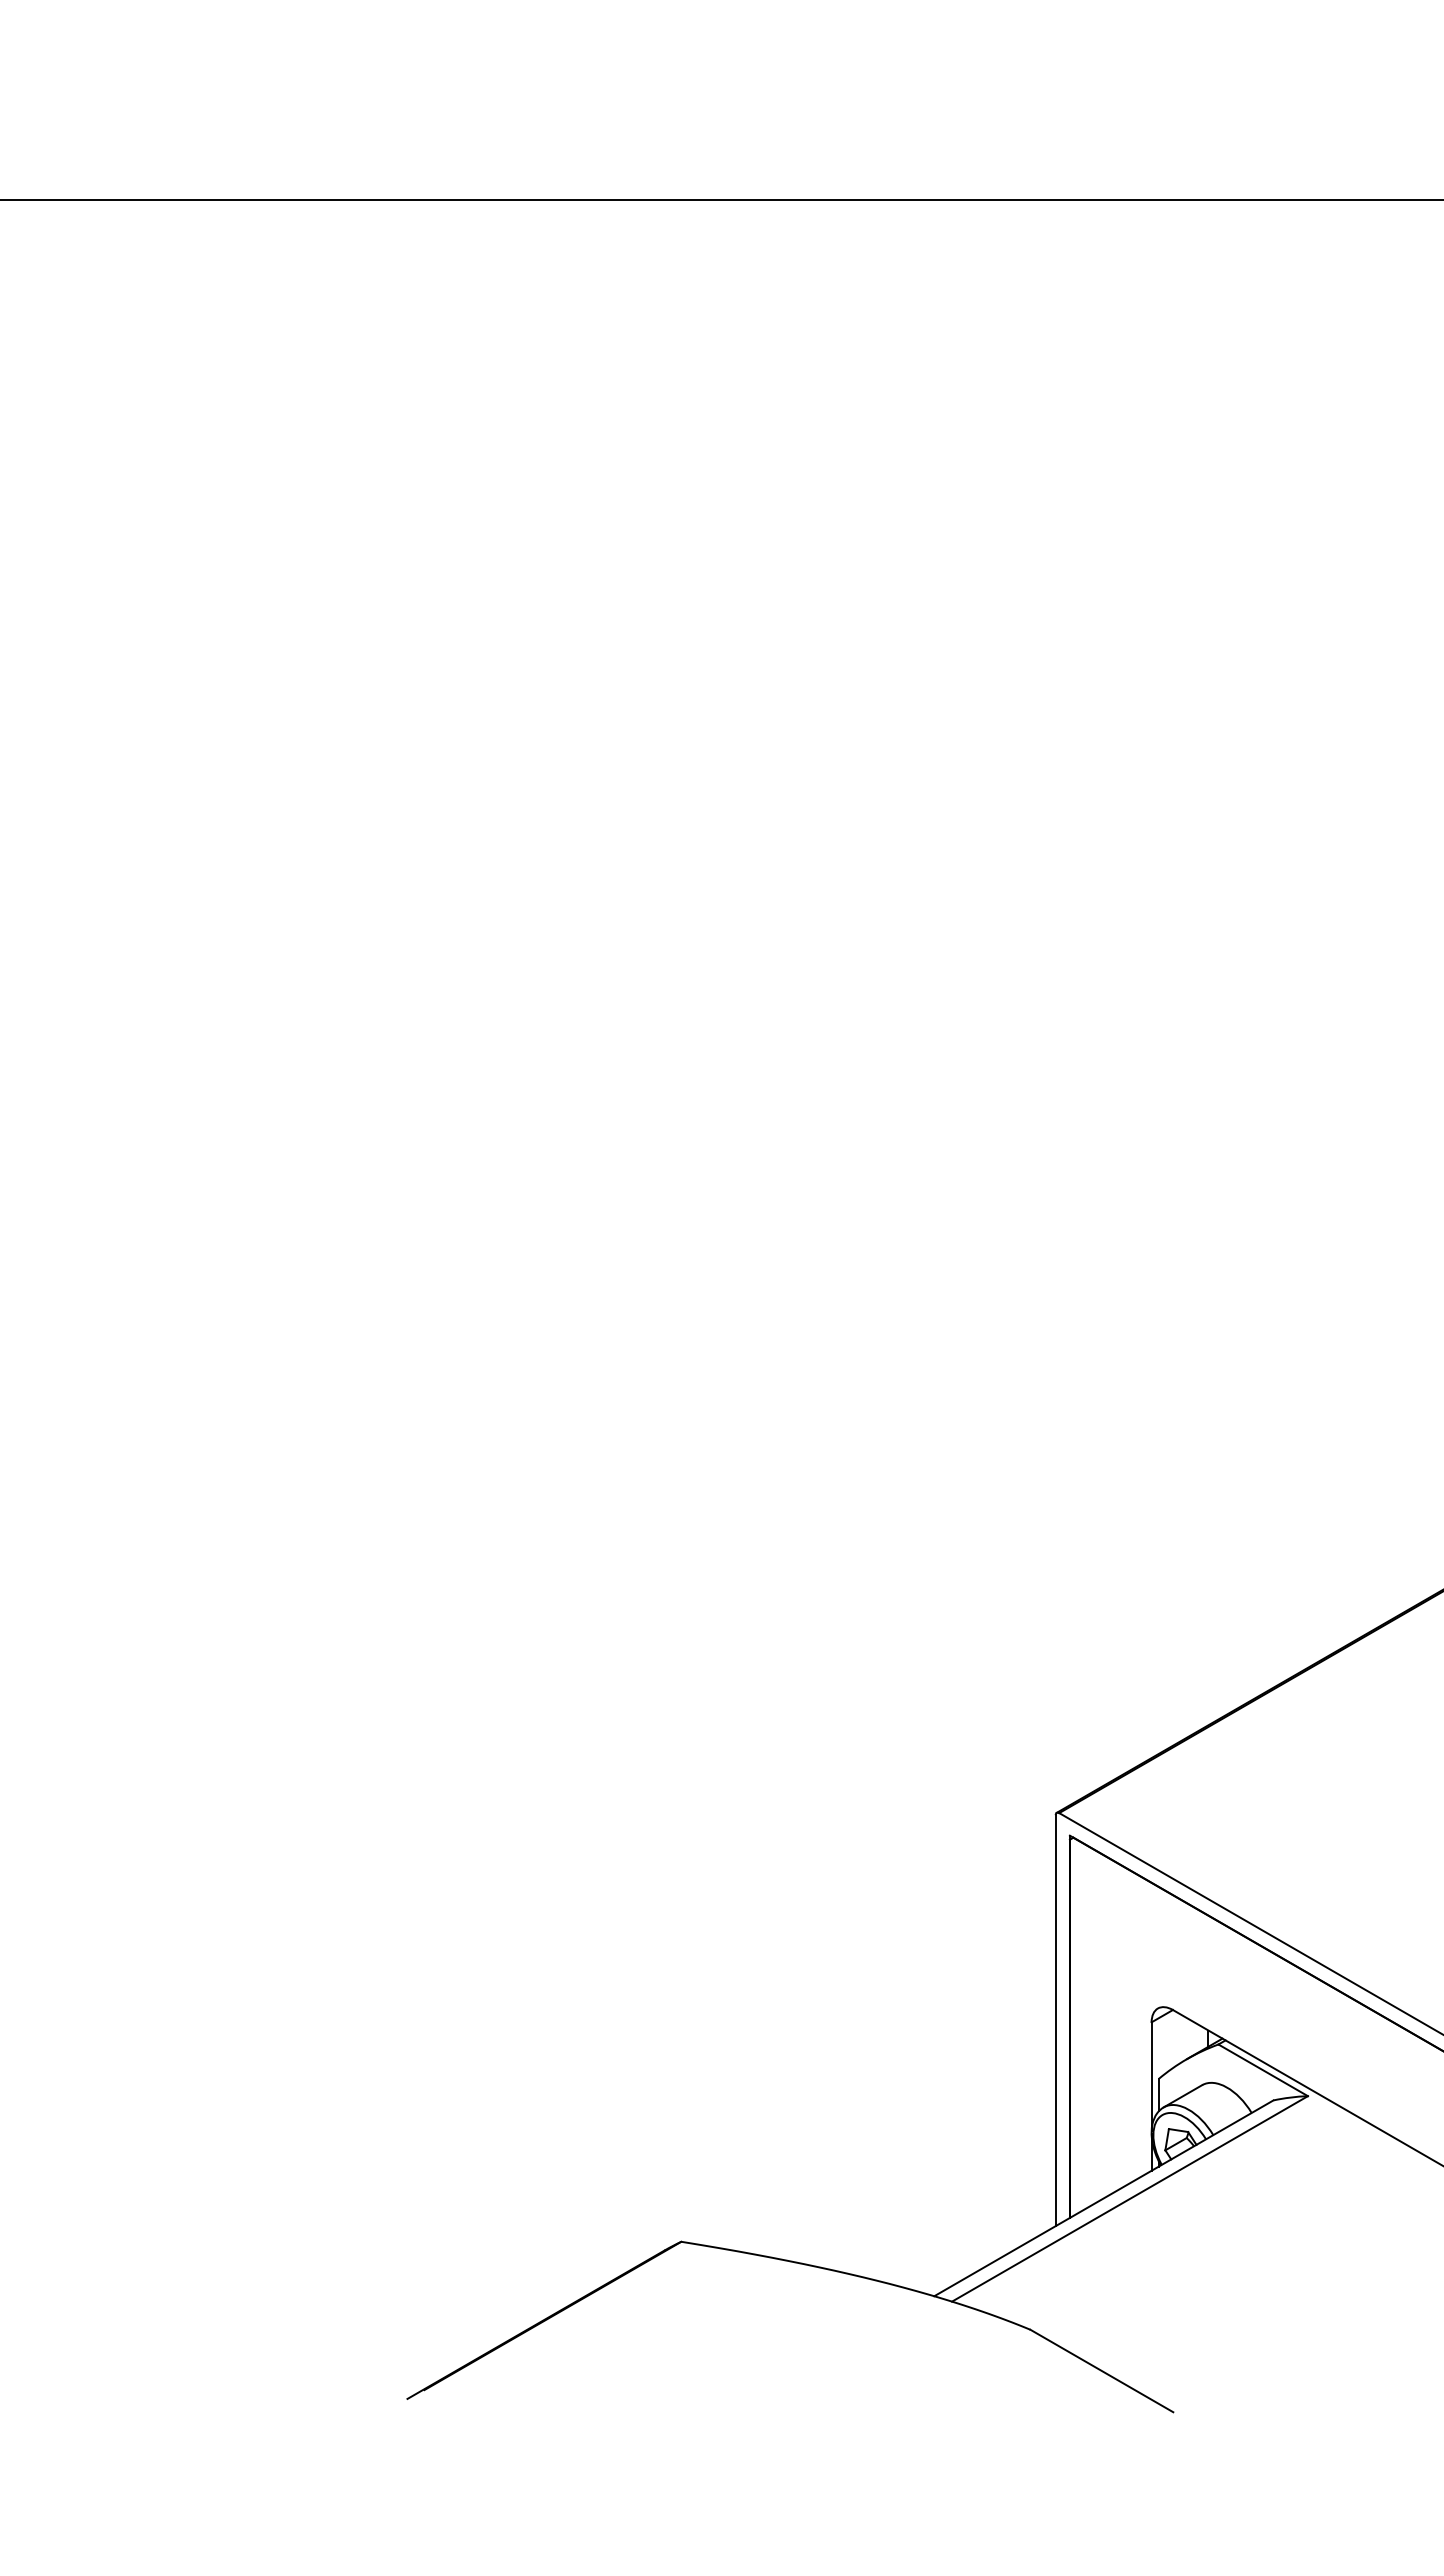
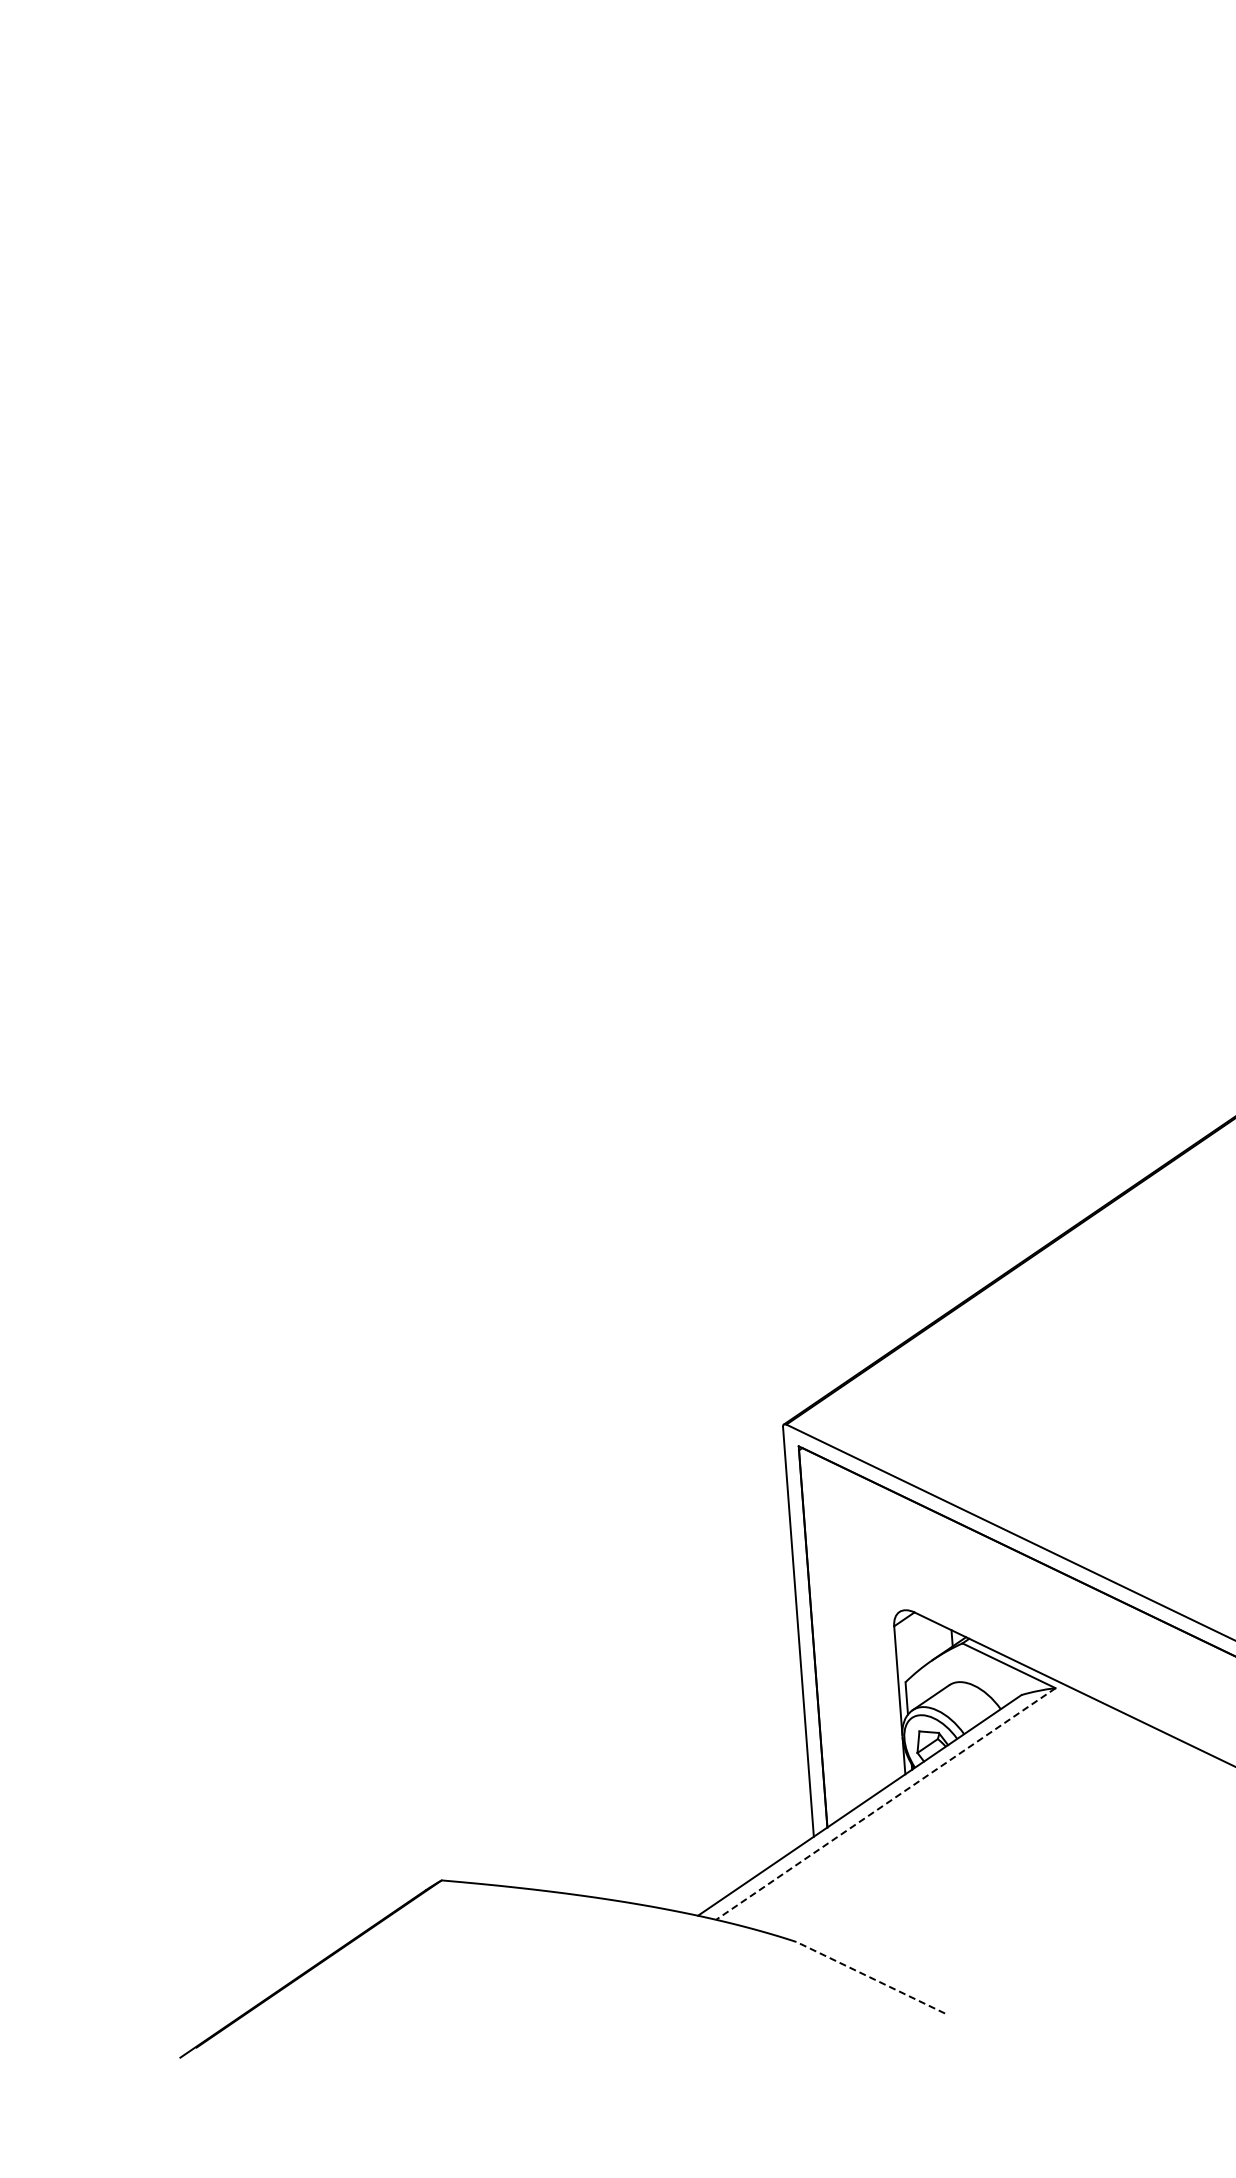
line: (1129, 2199) -> (885, 1804), solid -> dashed
line: (1101, 2370) -> (870, 1977), solid -> dashed

